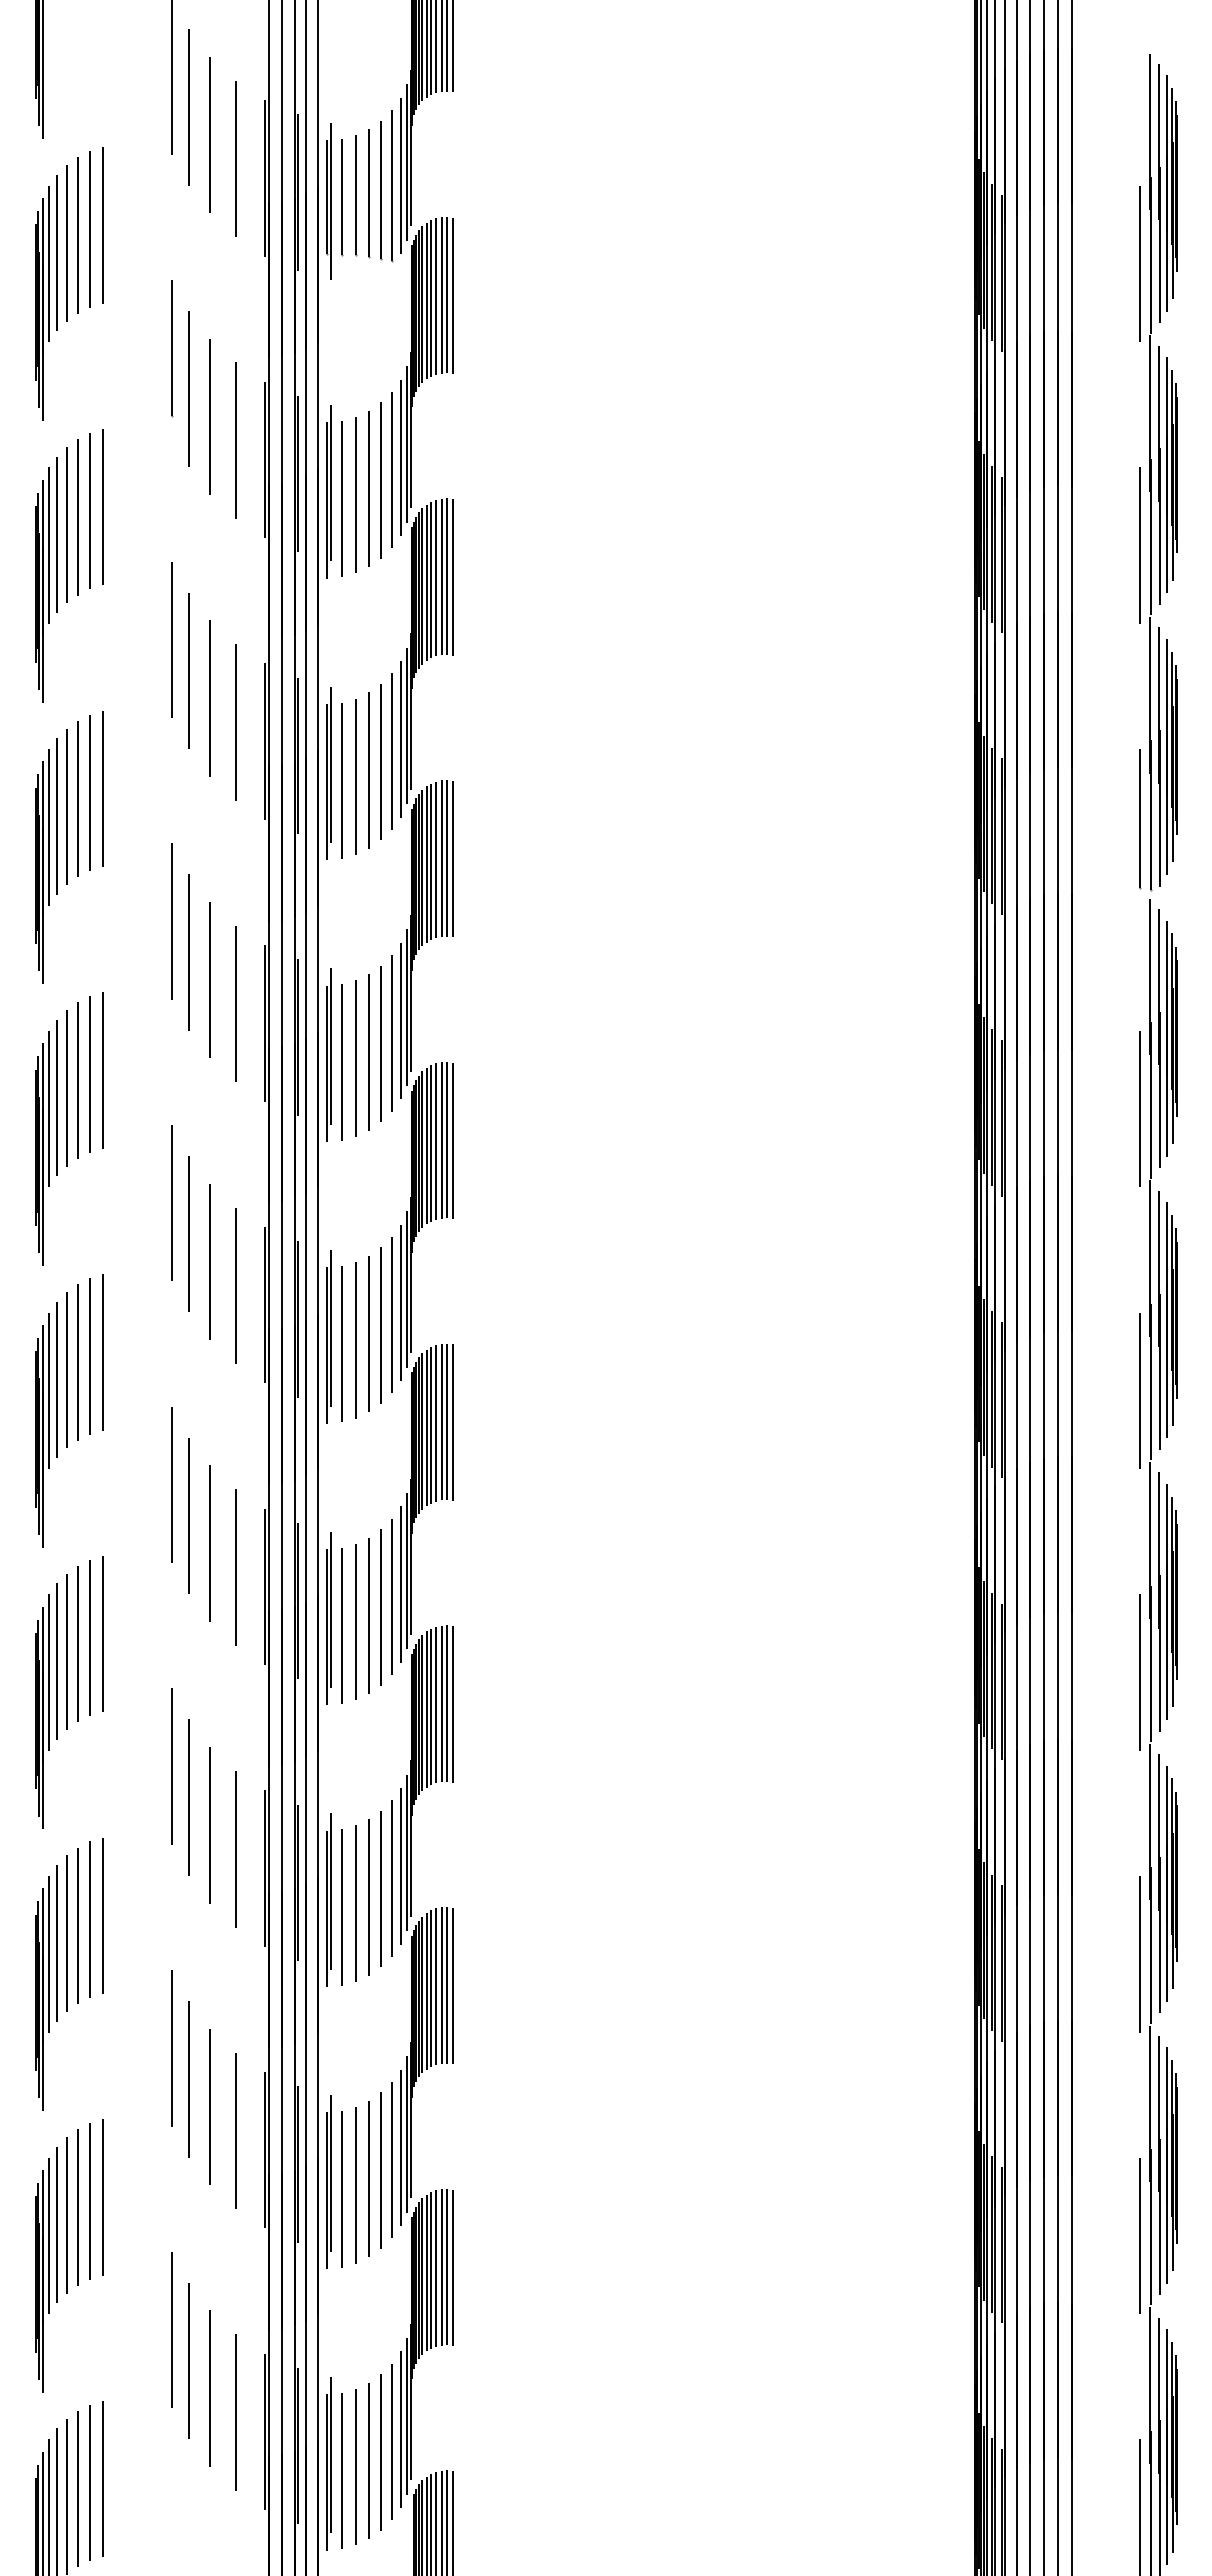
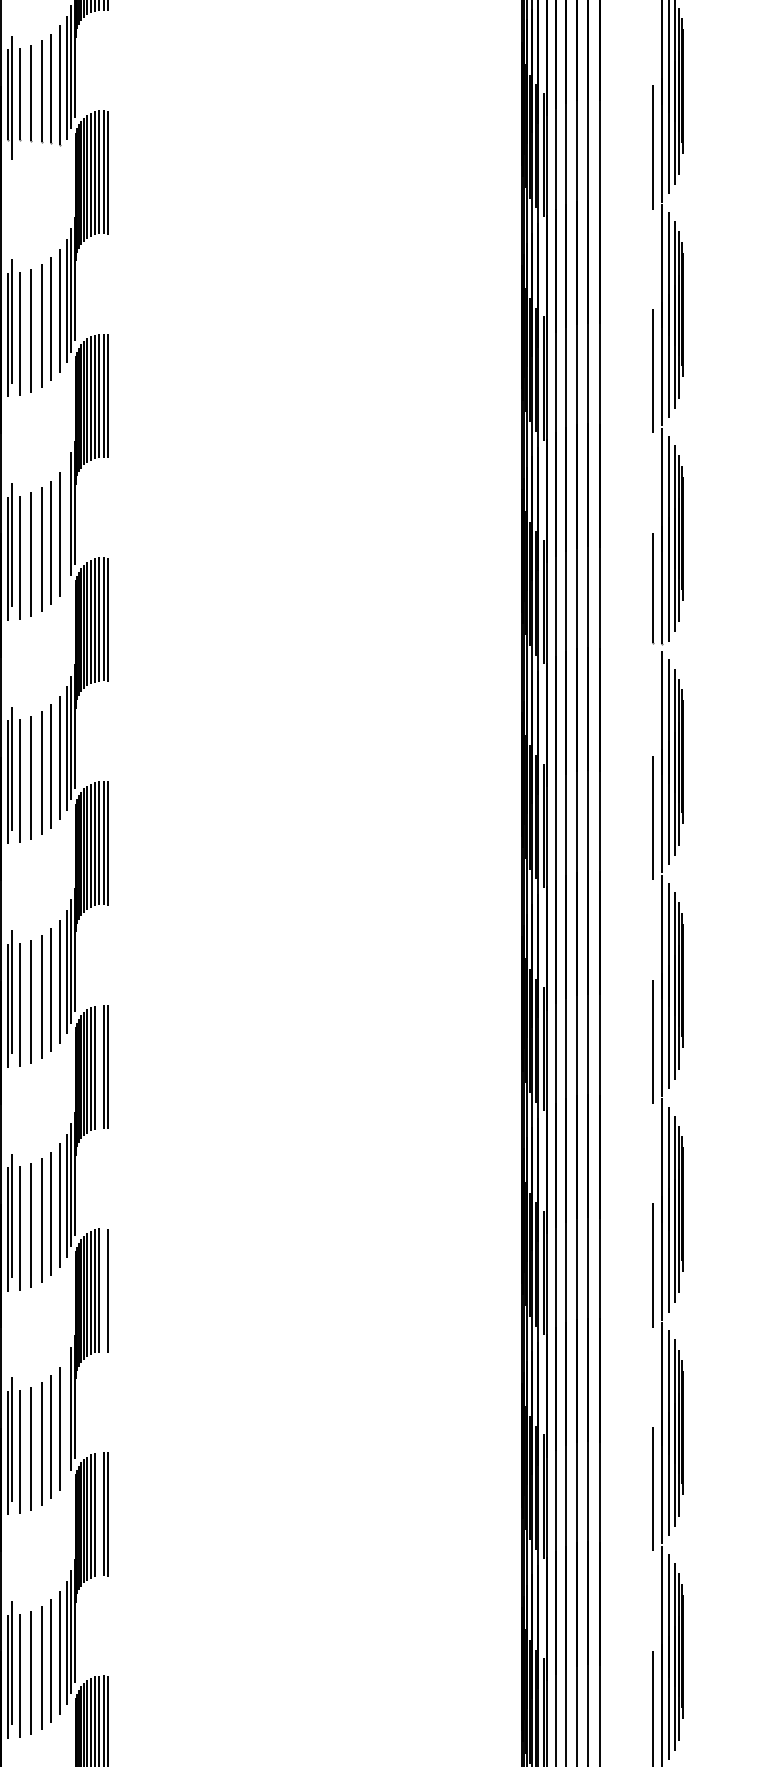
line: (400, 739) -> (66, 524), removed
line: (441, 1421) -> (99, 1066), removed
line: (447, 1703) -> (103, 1290), removed
line: (400, 1866) -> (66, 1419), removed
line: (441, 1985) -> (99, 1513), removed

